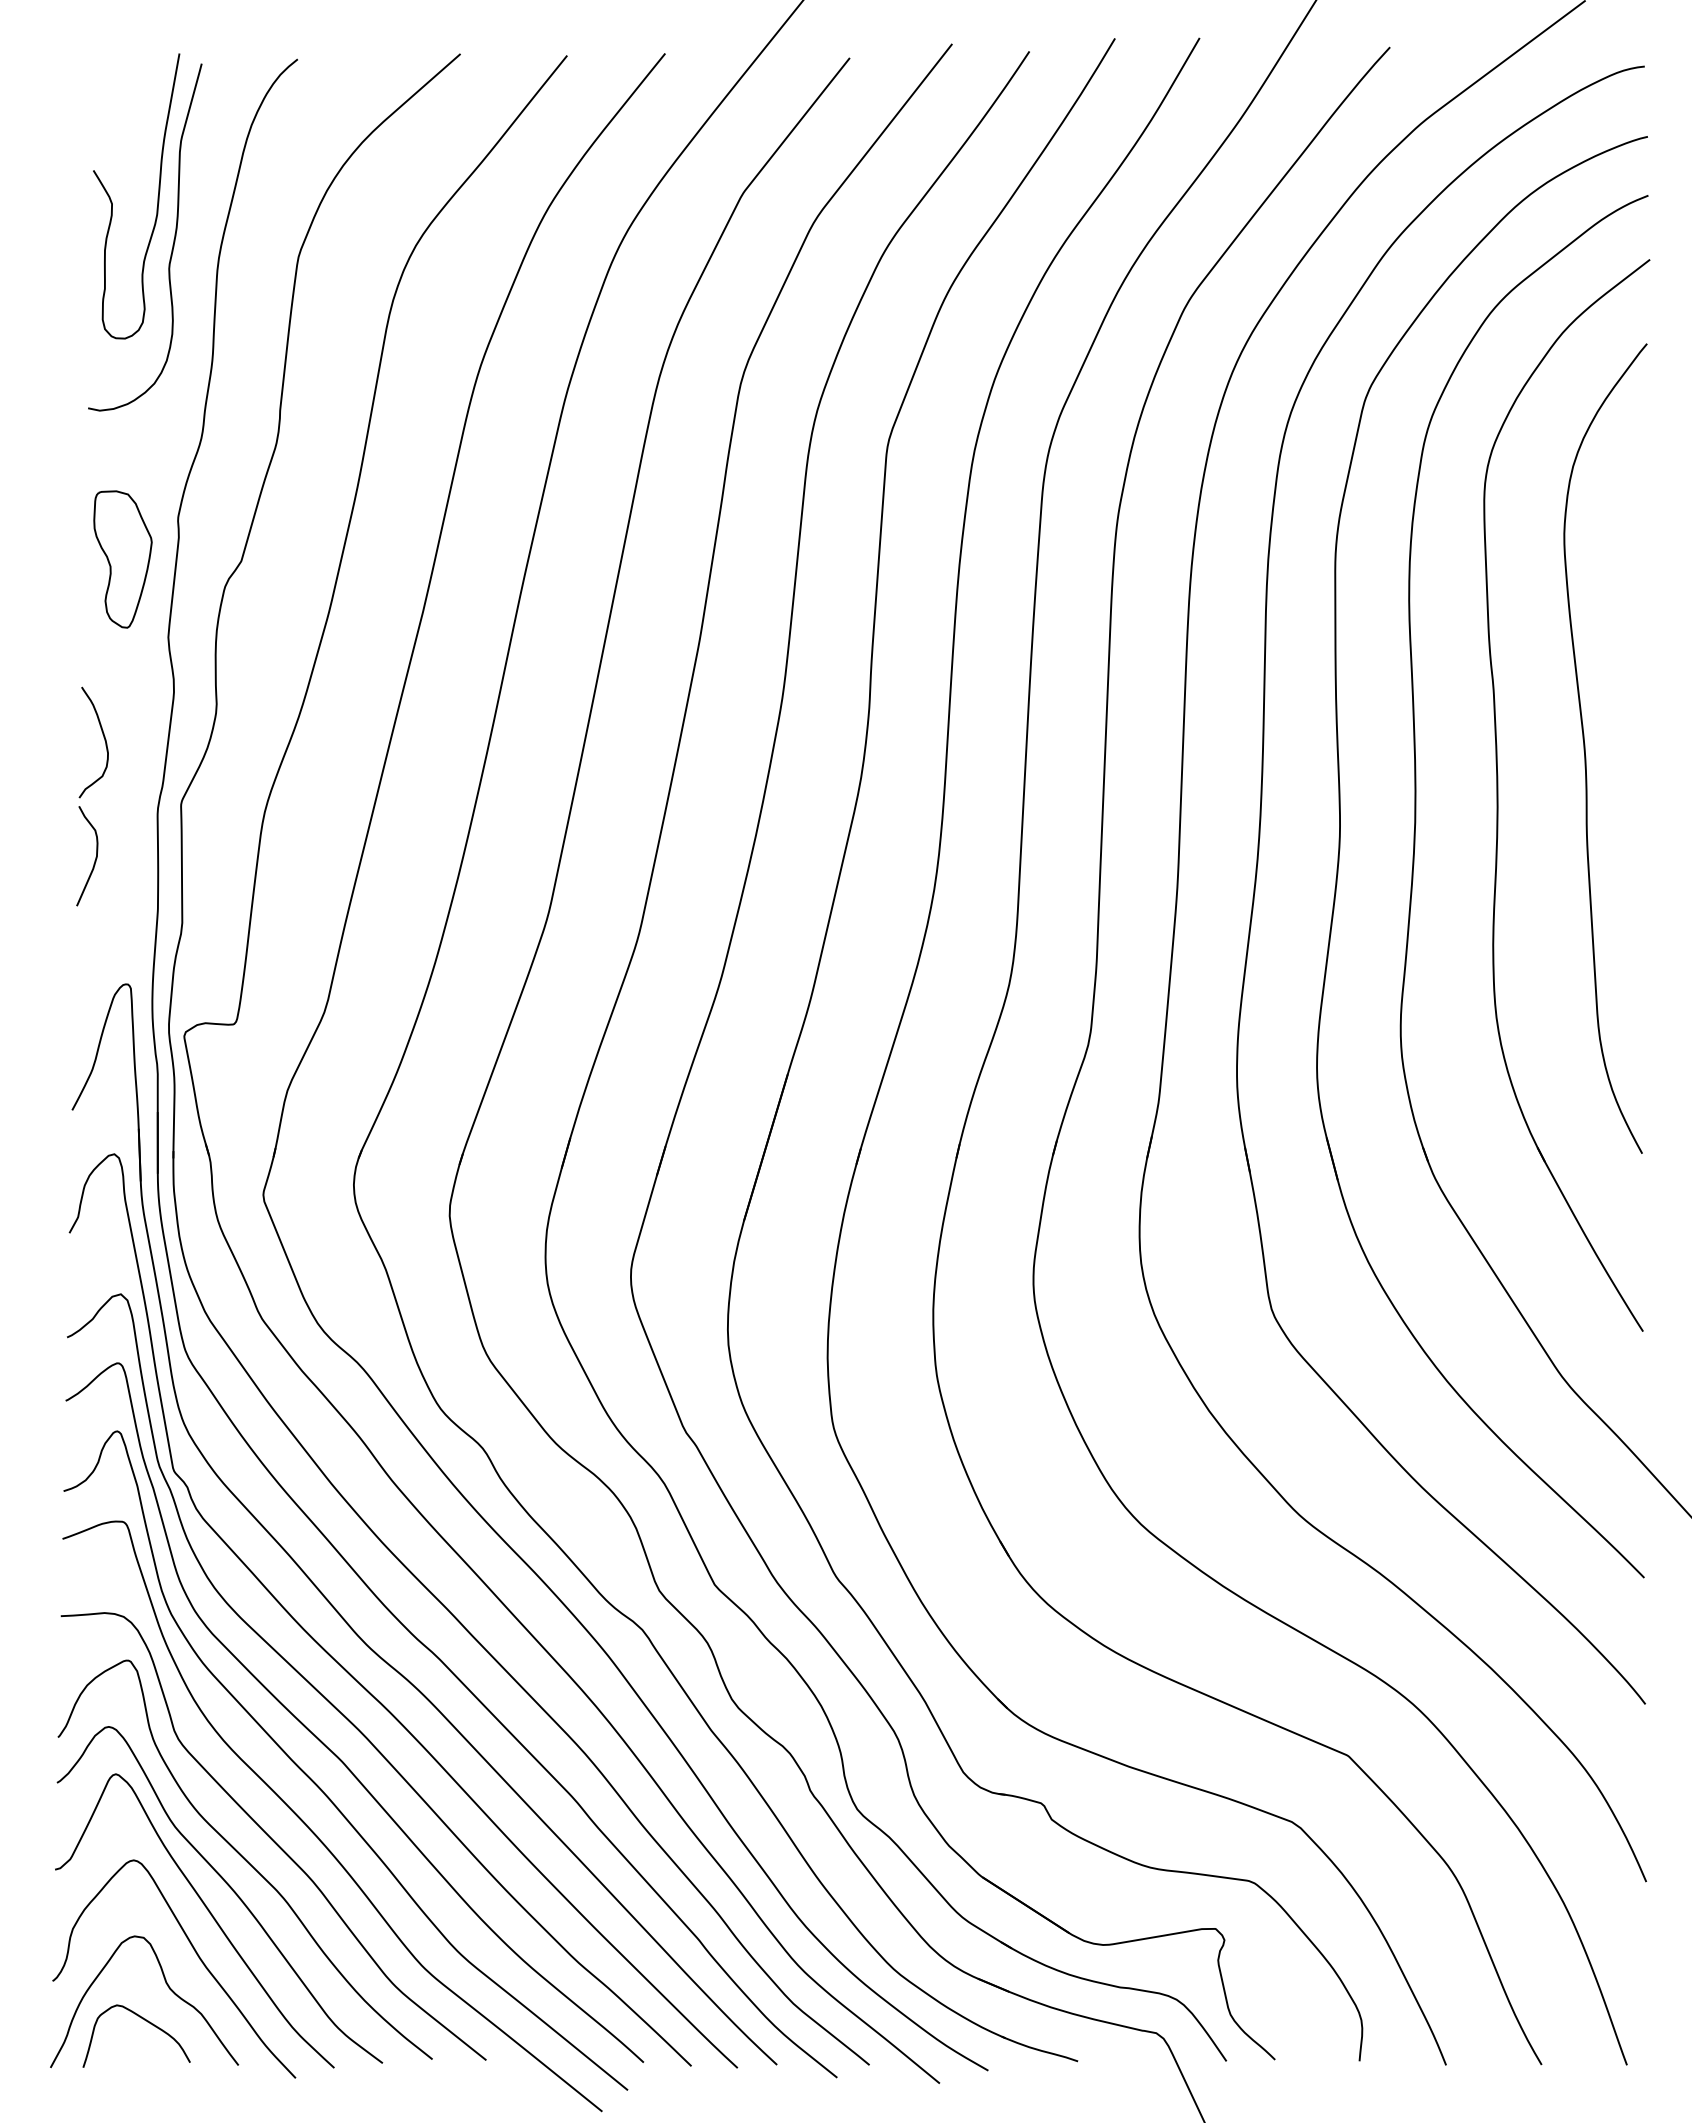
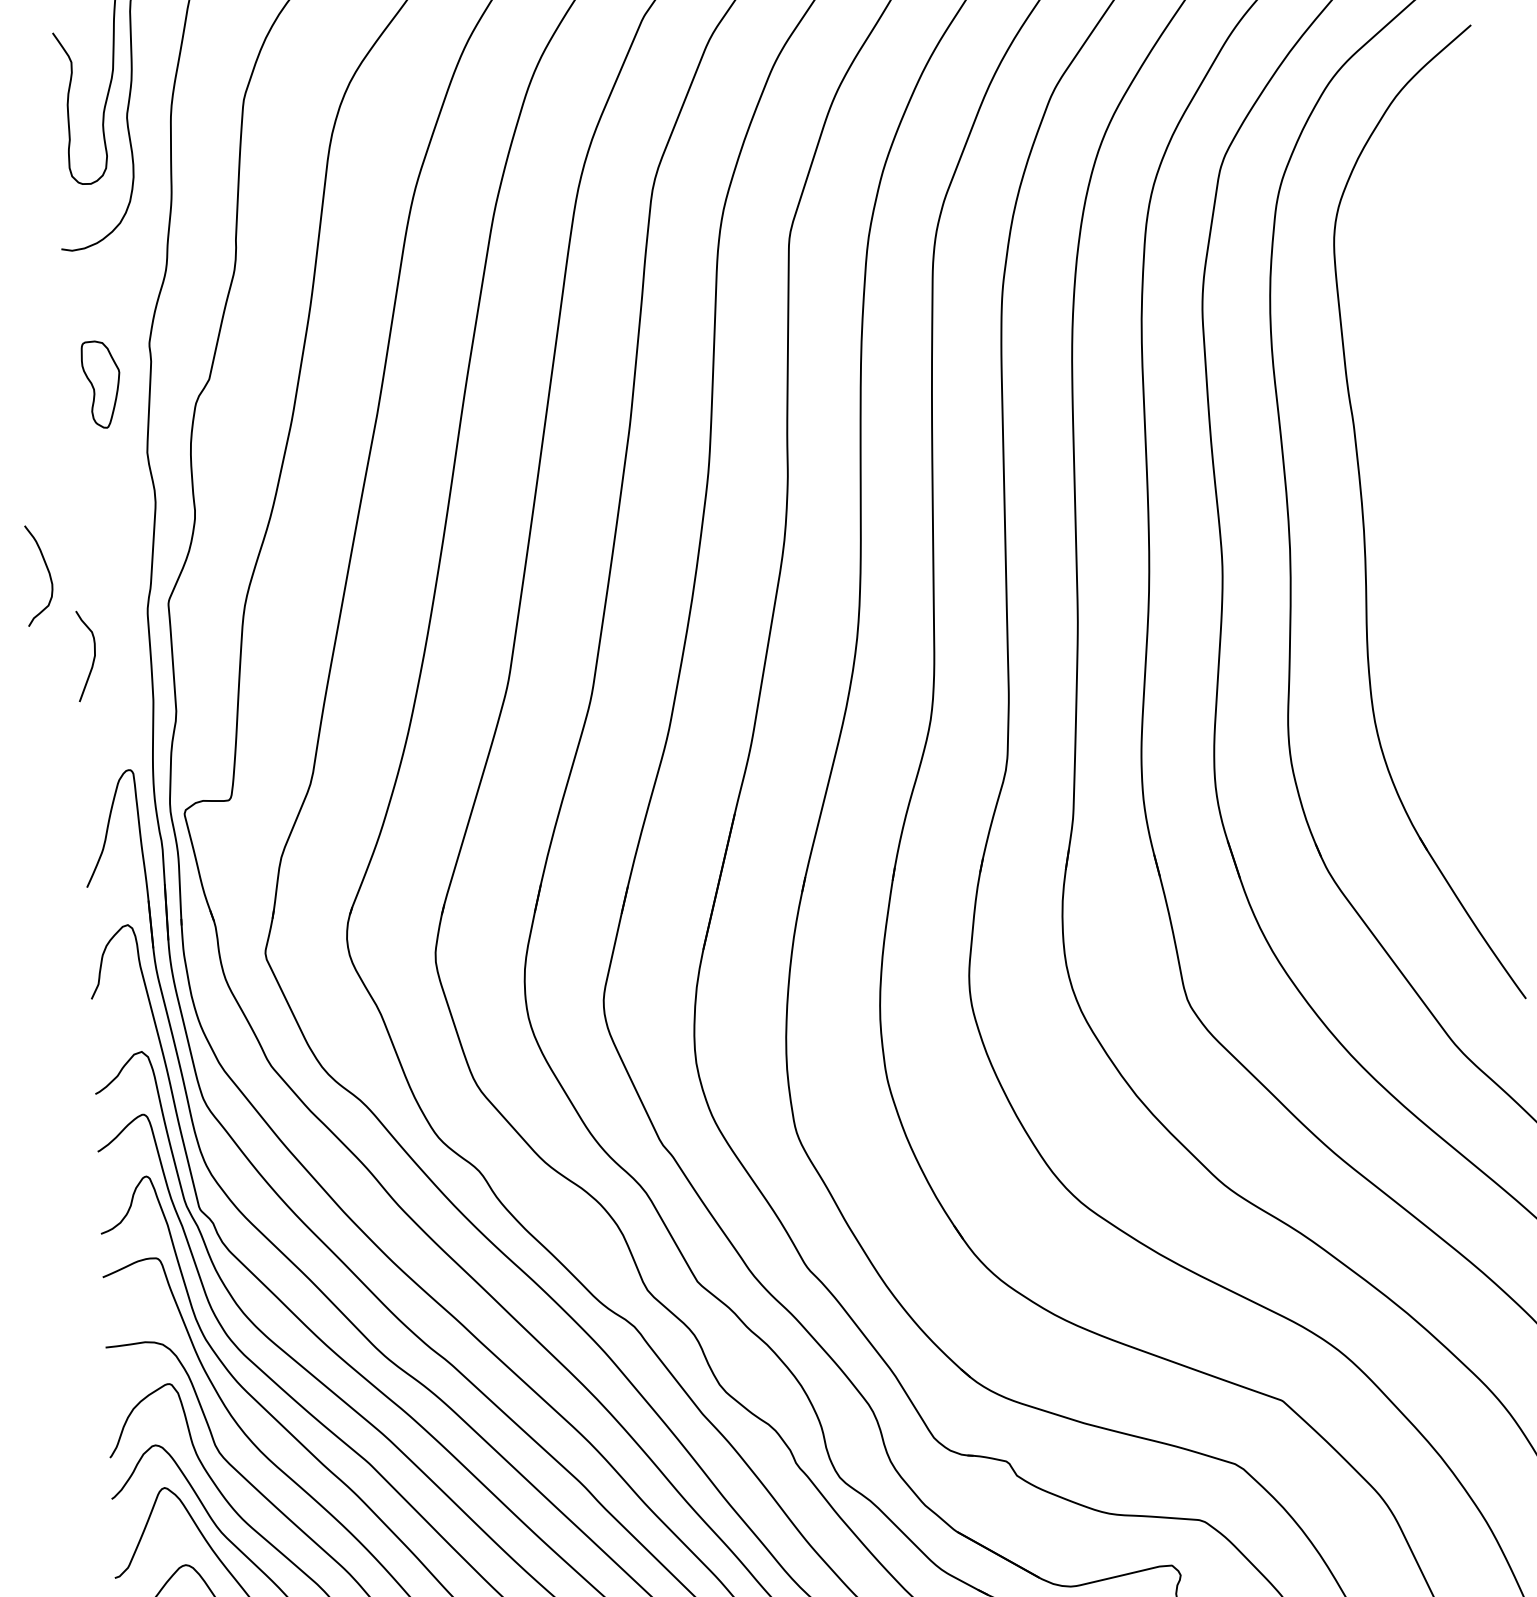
part: (122, 559) -> (101, 384), size x0.7
curve: (103, 737) -> (47, 570), moved
curve: (1585, 748) -> (1440, 472), removed

